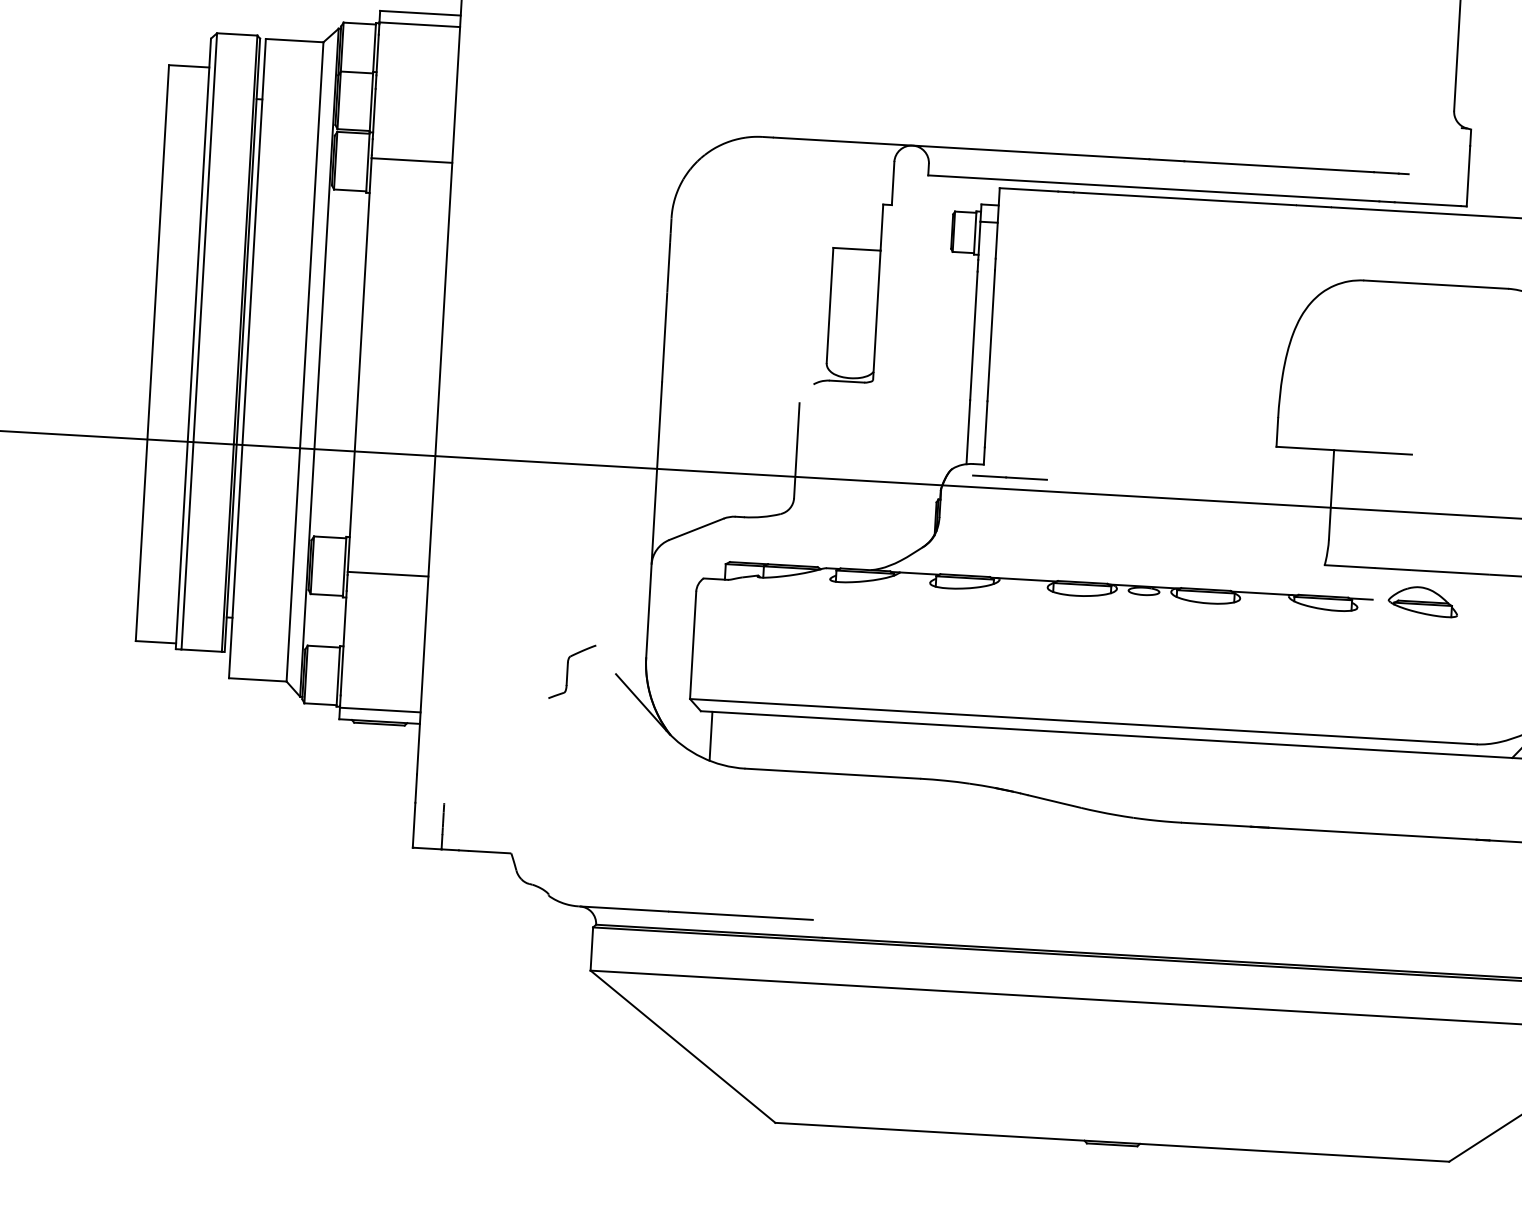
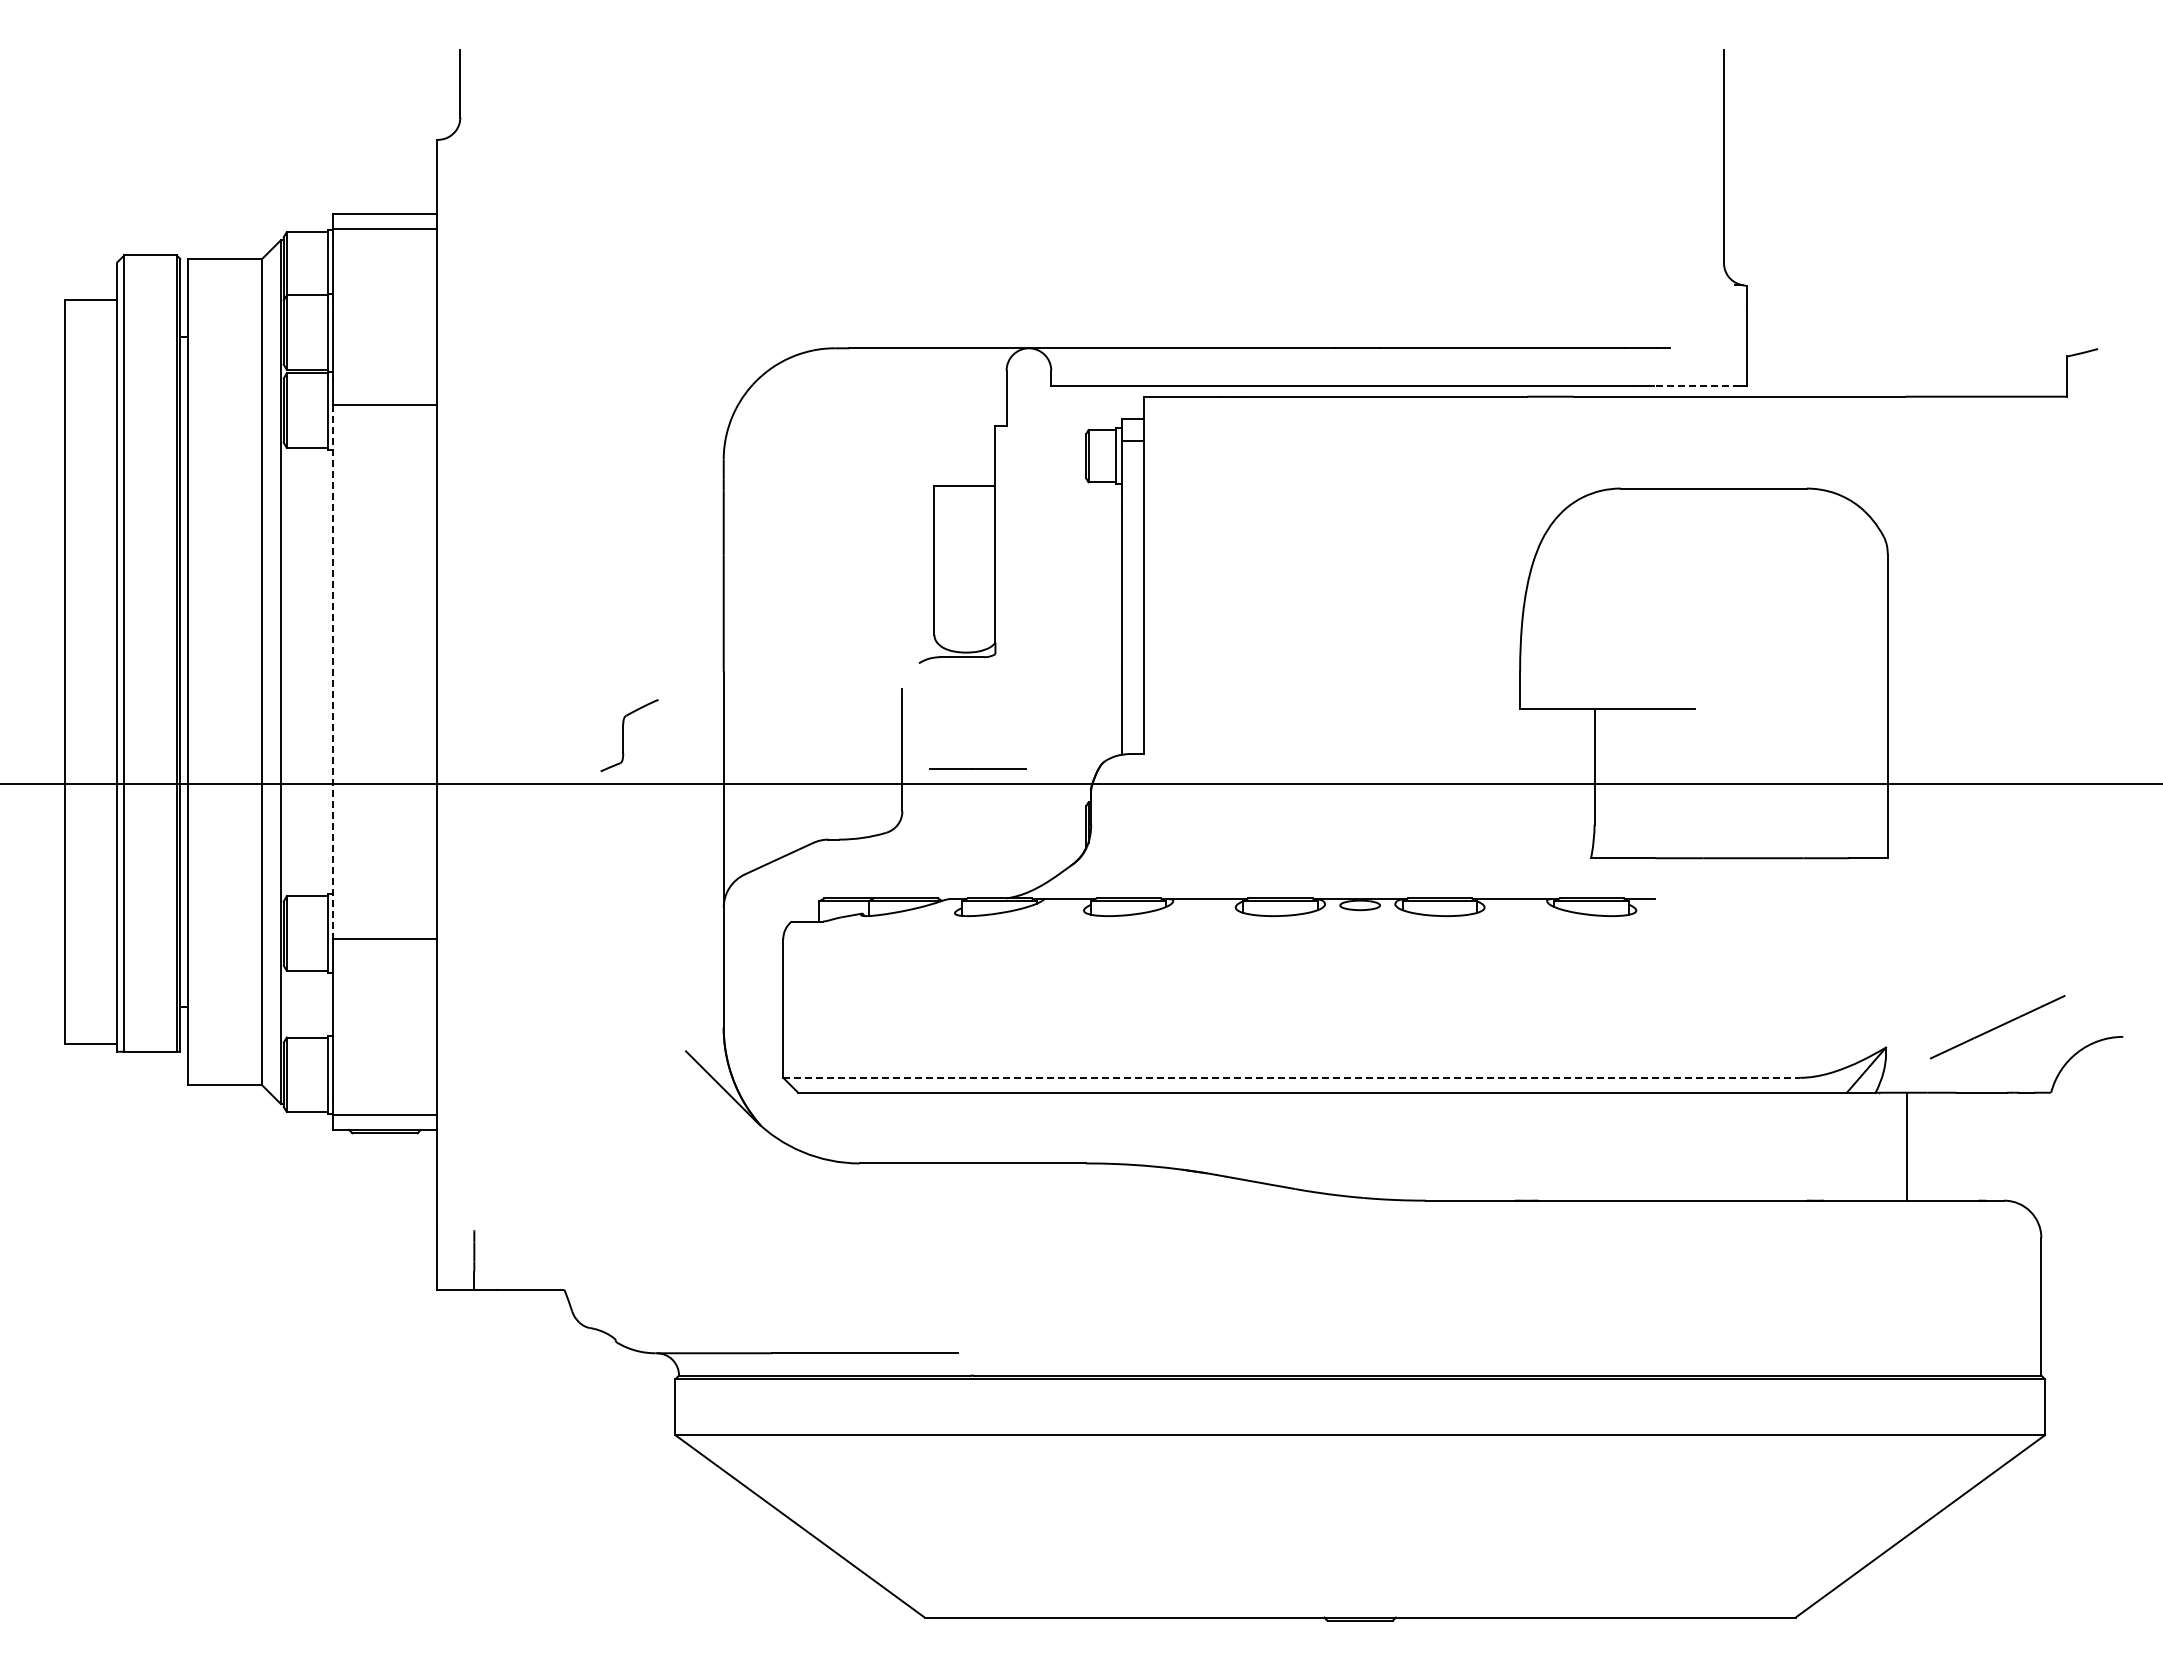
line: (1428, 204) -> (1697, 385), solid -> dashed
line: (359, 365) -> (332, 672), solid -> dashed
line: (1009, 477) -> (977, 768), moved
part: (1423, 601) -> (1720, 897), removed
part: (572, 671) -> (629, 735), moved
line: (1084, 721) -> (1292, 1077), solid -> dashed
line: (711, 735) -> (813, 1123), removed

